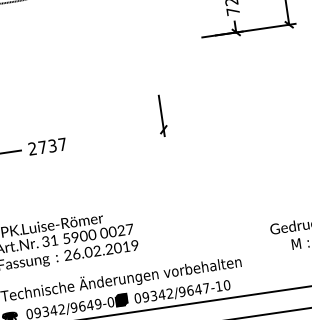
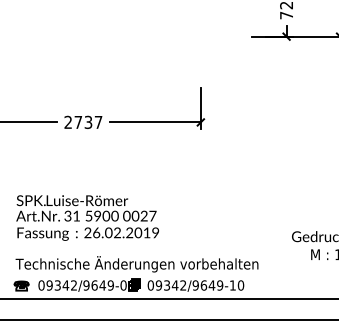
line: (118, 136) -> (155, 122), added
text: (206, 288) -> (220, 285), 09342/9647-10 -> 09342/9649-10

